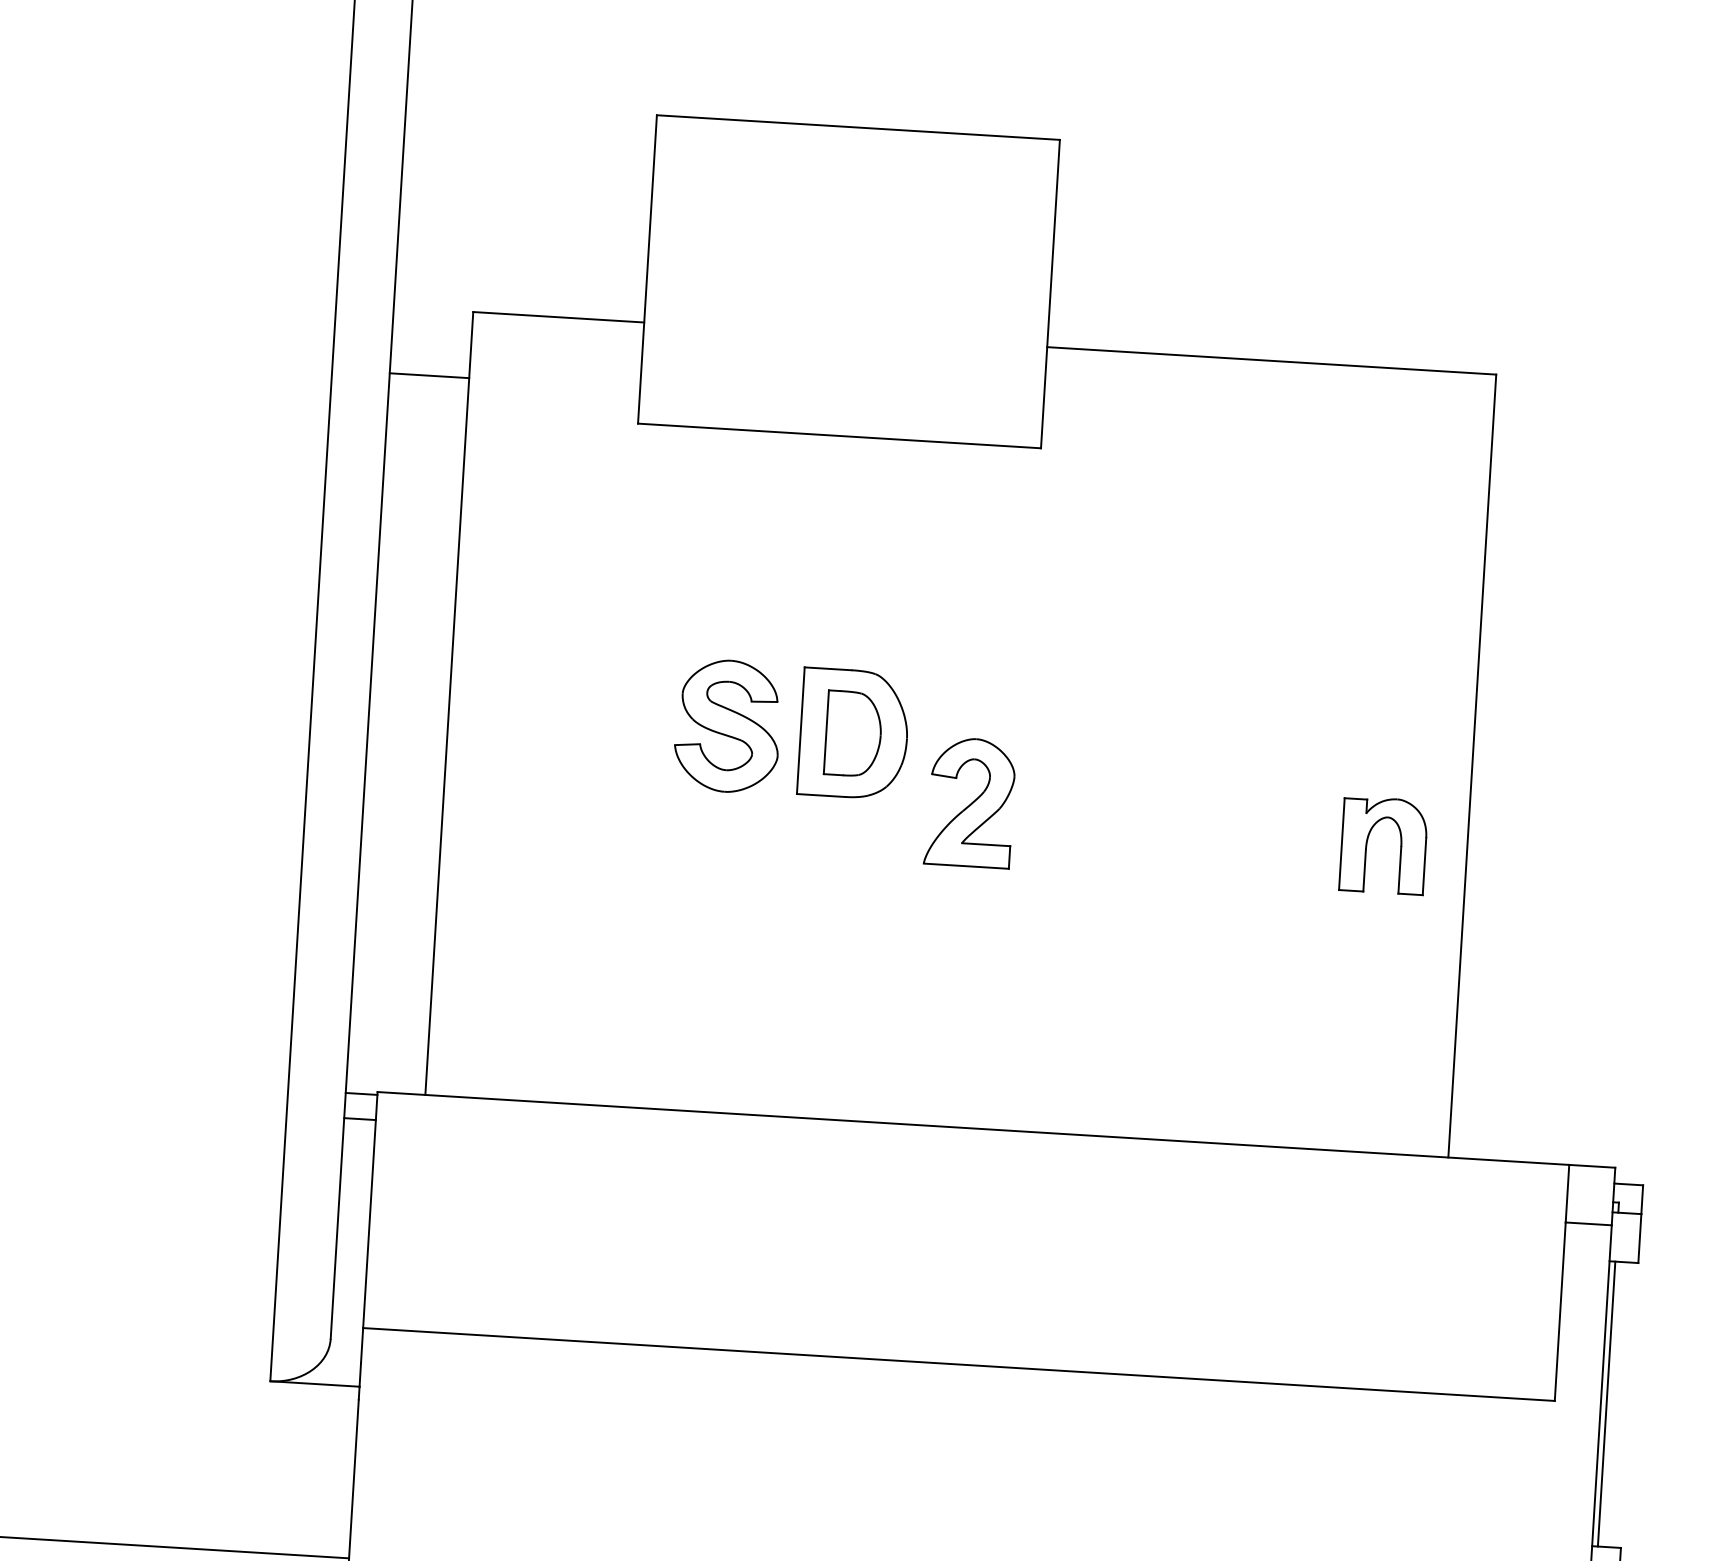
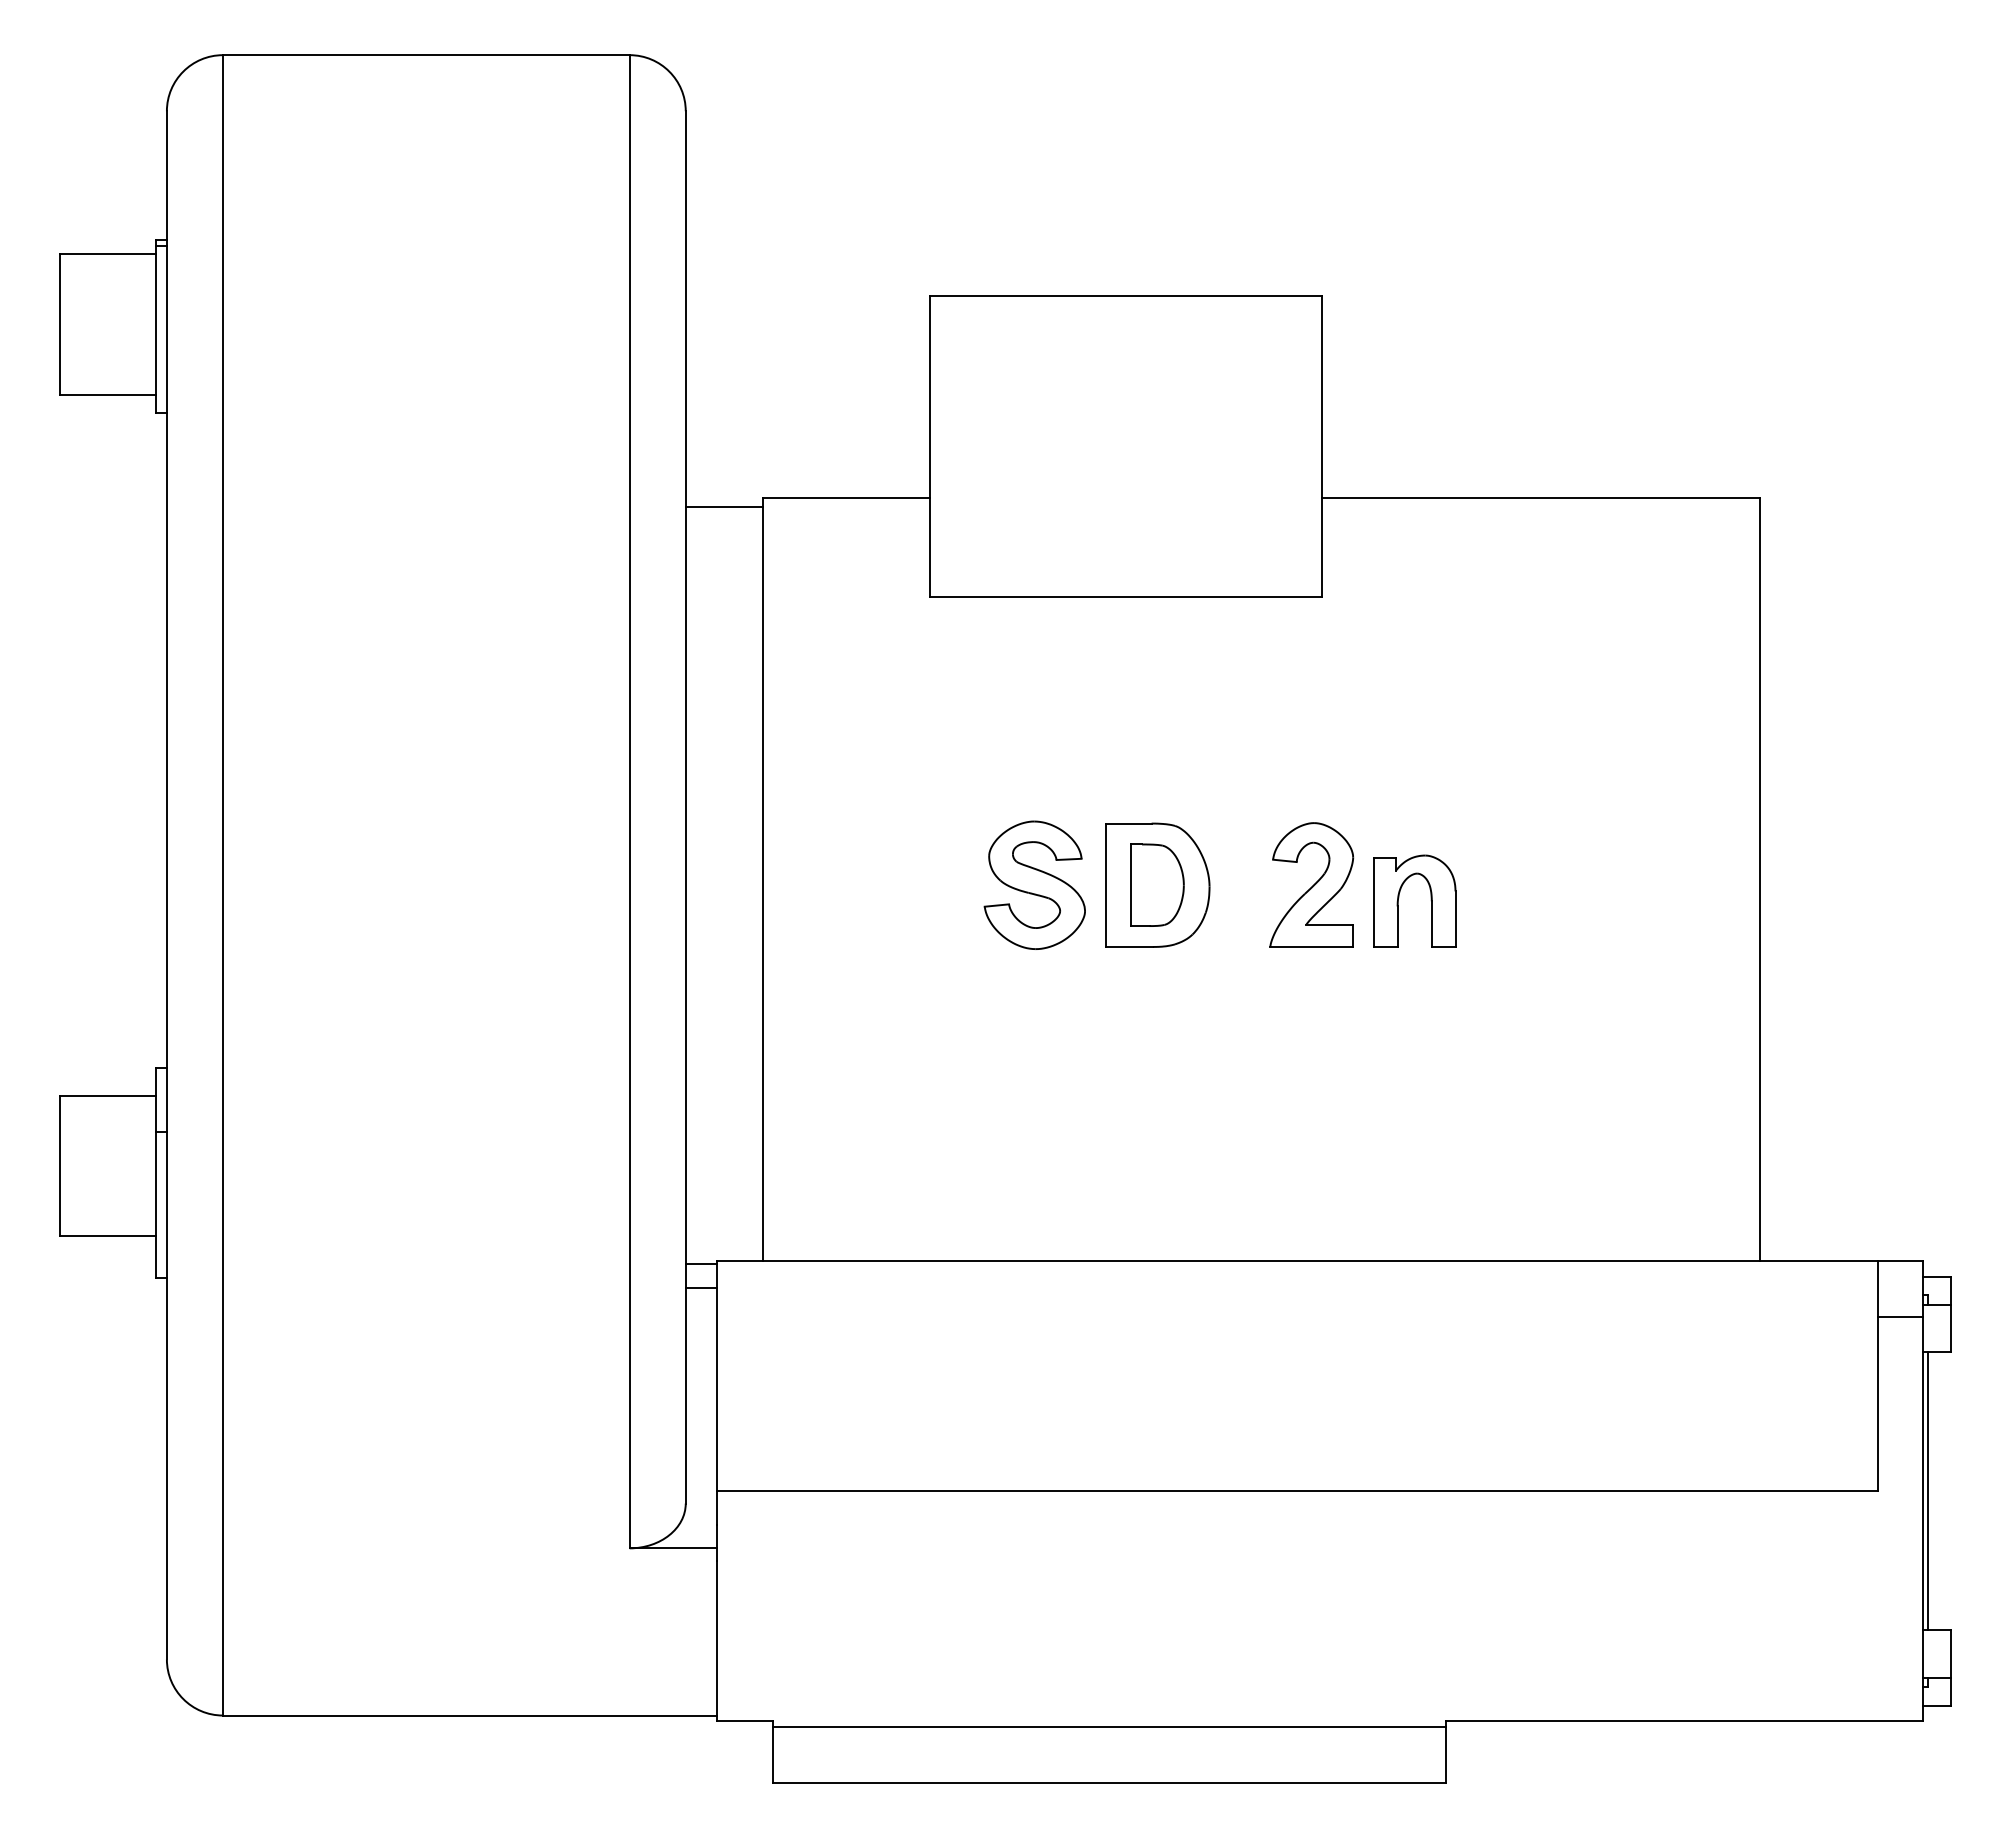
line: (429, 375) -> (724, 506), moved
part: (970, 802) -> (1311, 884), moved
part: (1368, 840) -> (1399, 897), moved

